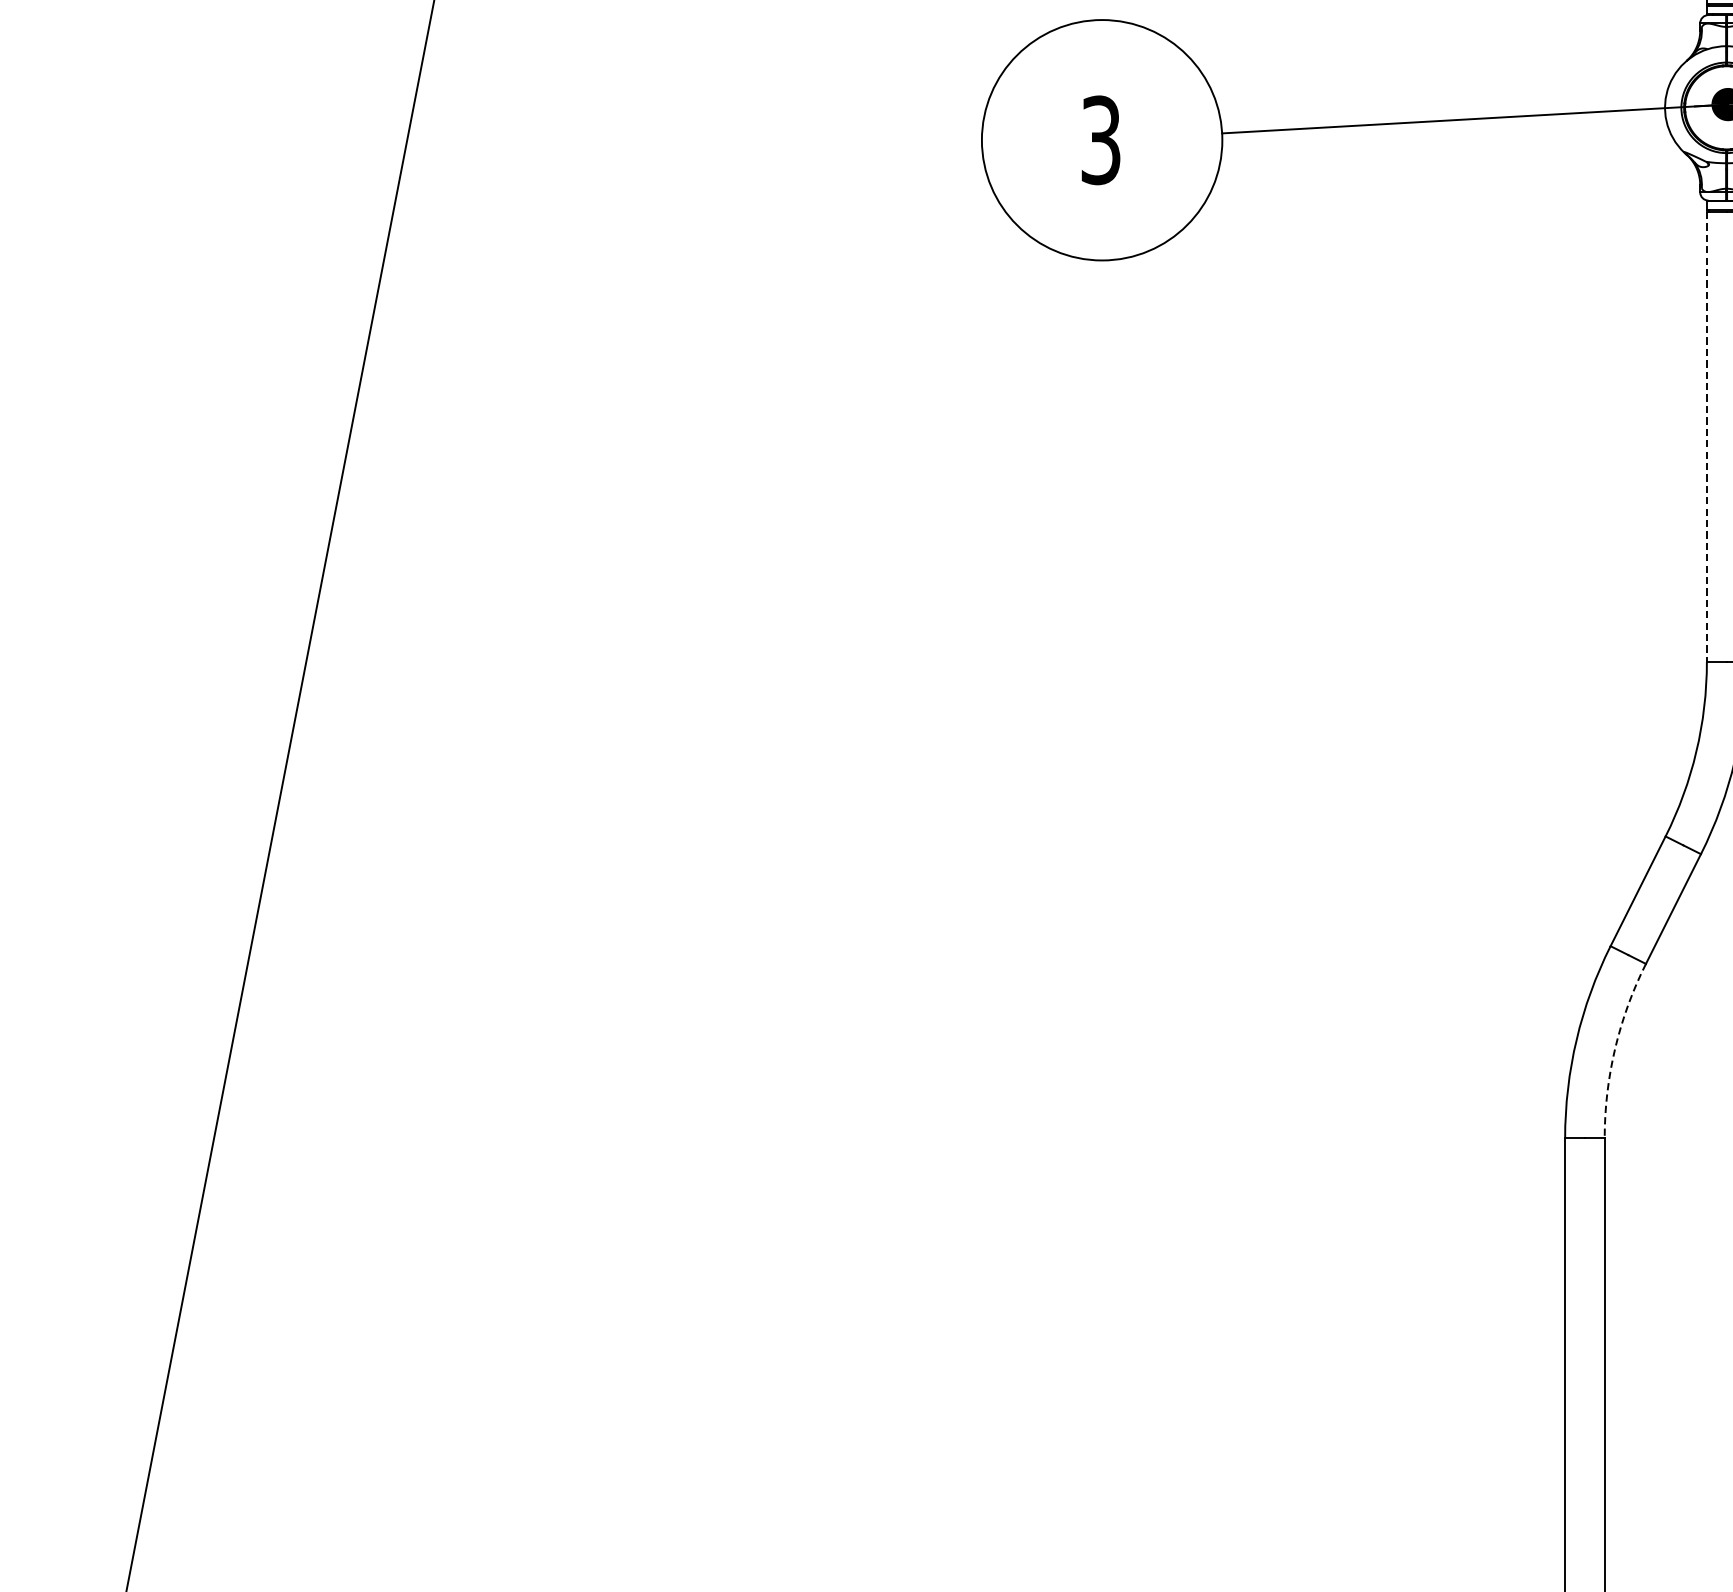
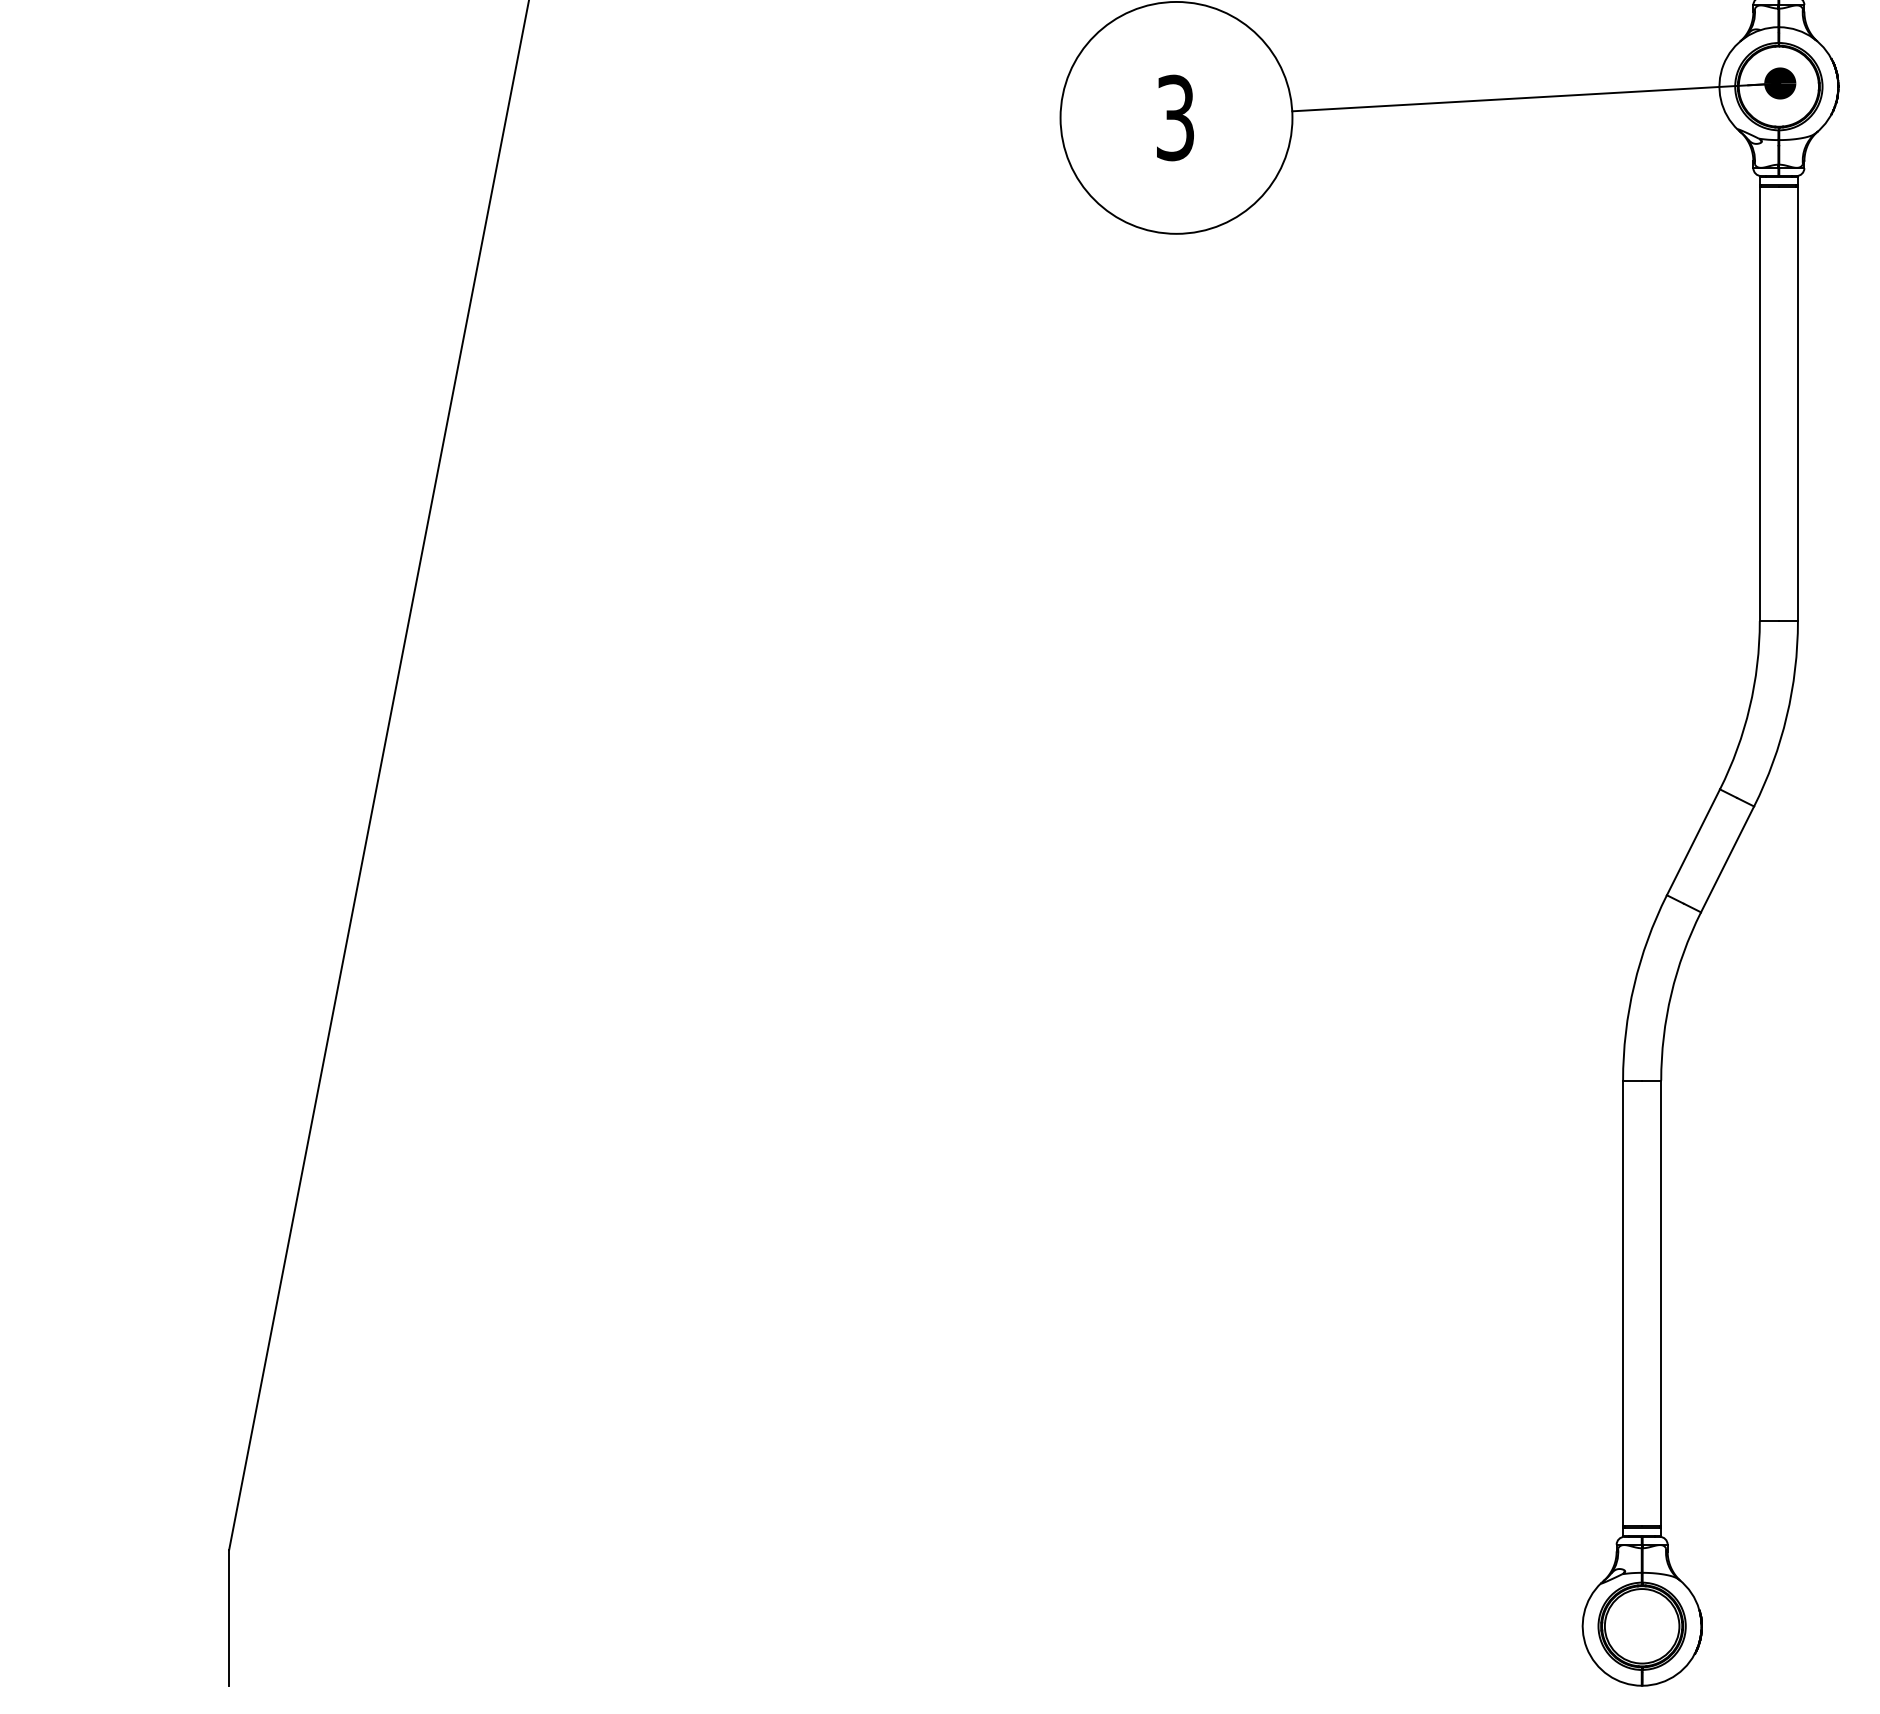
line: (1706, 437) -> (1759, 404), dashed -> solid
arc: (1615, 1049) -> (1671, 994), dashed -> solid

